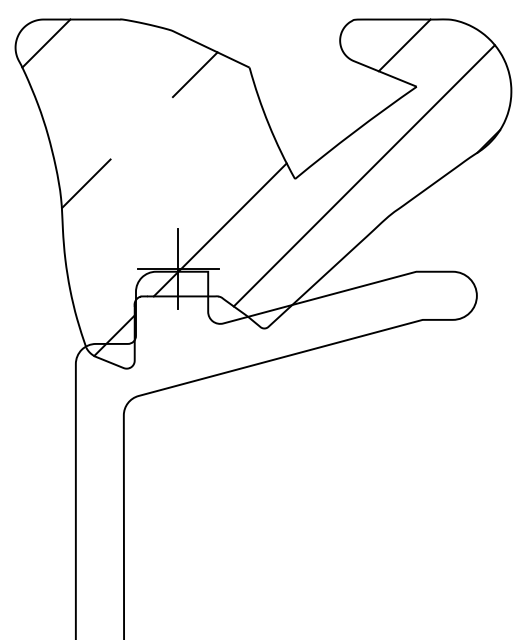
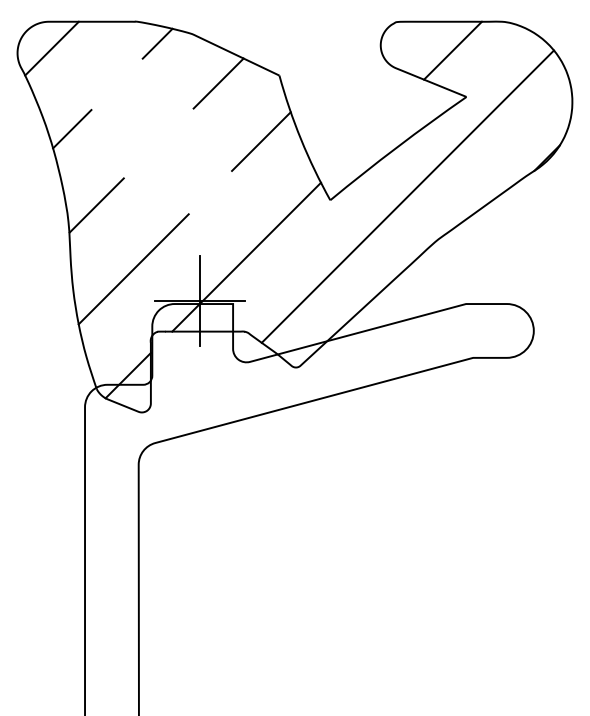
line: (140, 38) -> (157, 43), added
line: (64, 115) -> (72, 129), added
line: (233, 126) -> (261, 141), added
line: (119, 240) -> (133, 269), added

